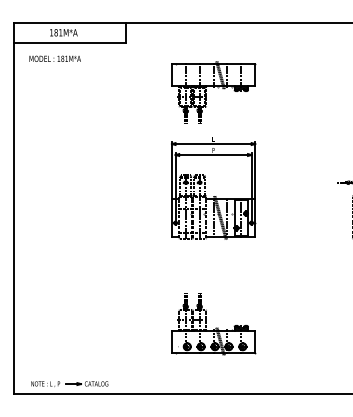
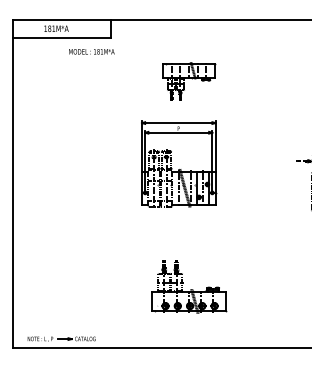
text: (54, 58) -> (91, 51), moved
part: (214, 92) -> (189, 81), size x0.7
part: (214, 189) -> (179, 163), moved

